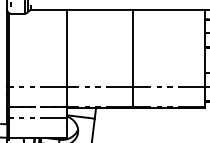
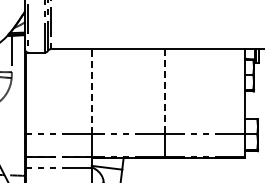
line: (67, 48) -> (91, 91), solid -> dashed
line: (132, 48) -> (164, 91), solid -> dashed

